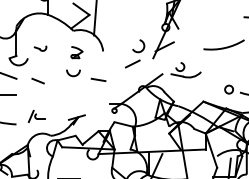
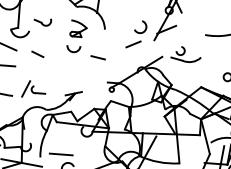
part: (40, 48) -> (42, 22), size x1.43
part: (76, 52) -> (78, 28), size x1.43
part: (36, 116) -> (33, 89), size x1.43

